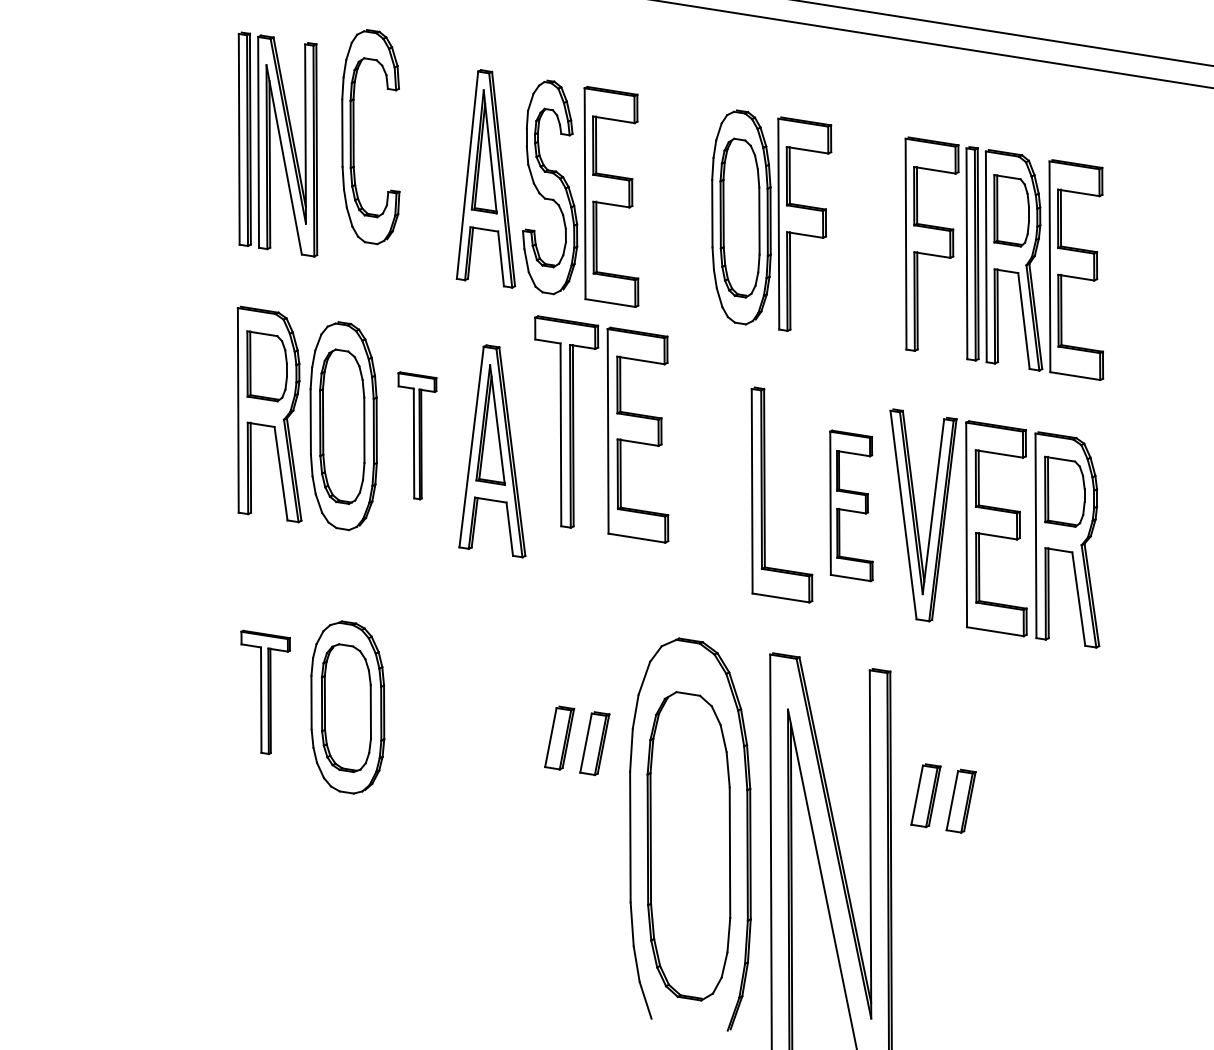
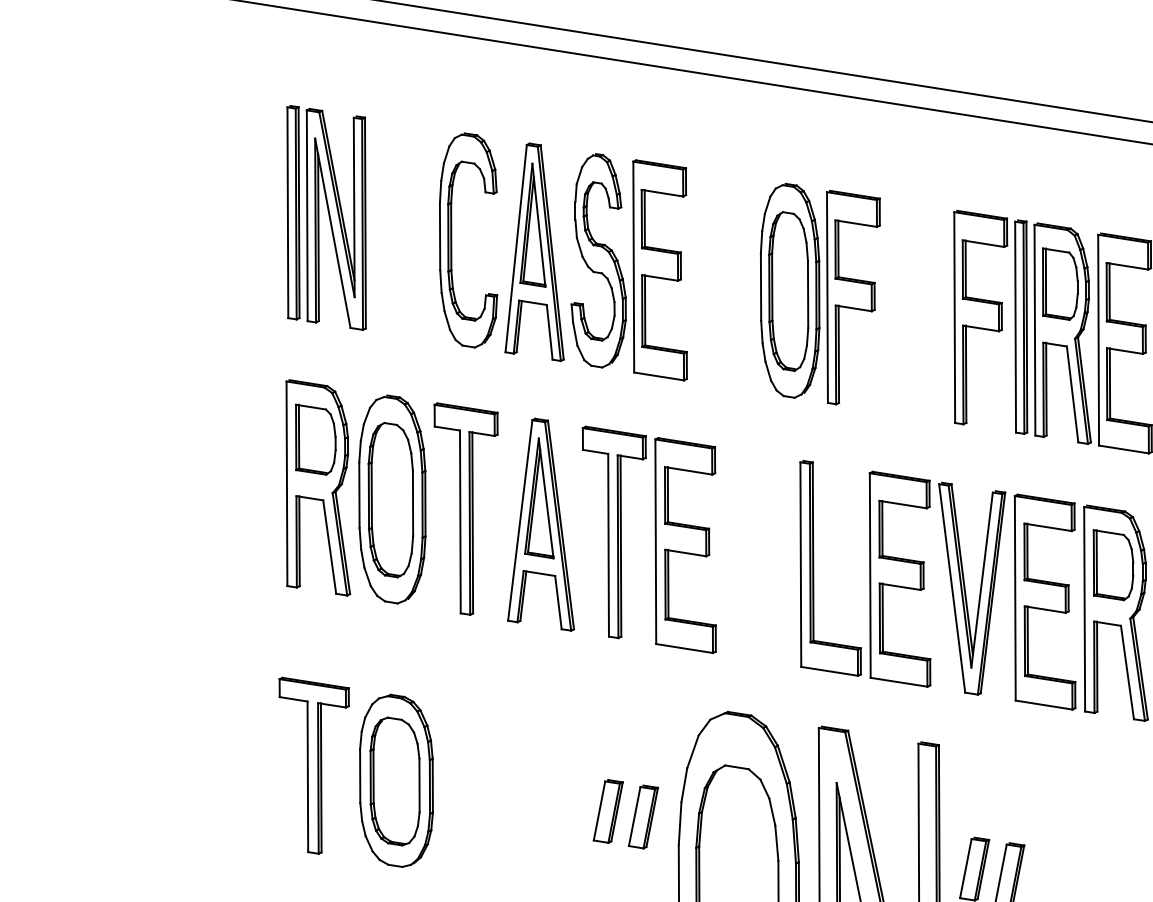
part: (354, 137) -> (452, 240), moved
part: (601, 429) -> (649, 539), moved
part: (417, 435) -> (466, 508), size x1.67
part: (851, 505) -> (900, 578), size x1.43
part: (265, 692) -> (314, 765), size x1.43

